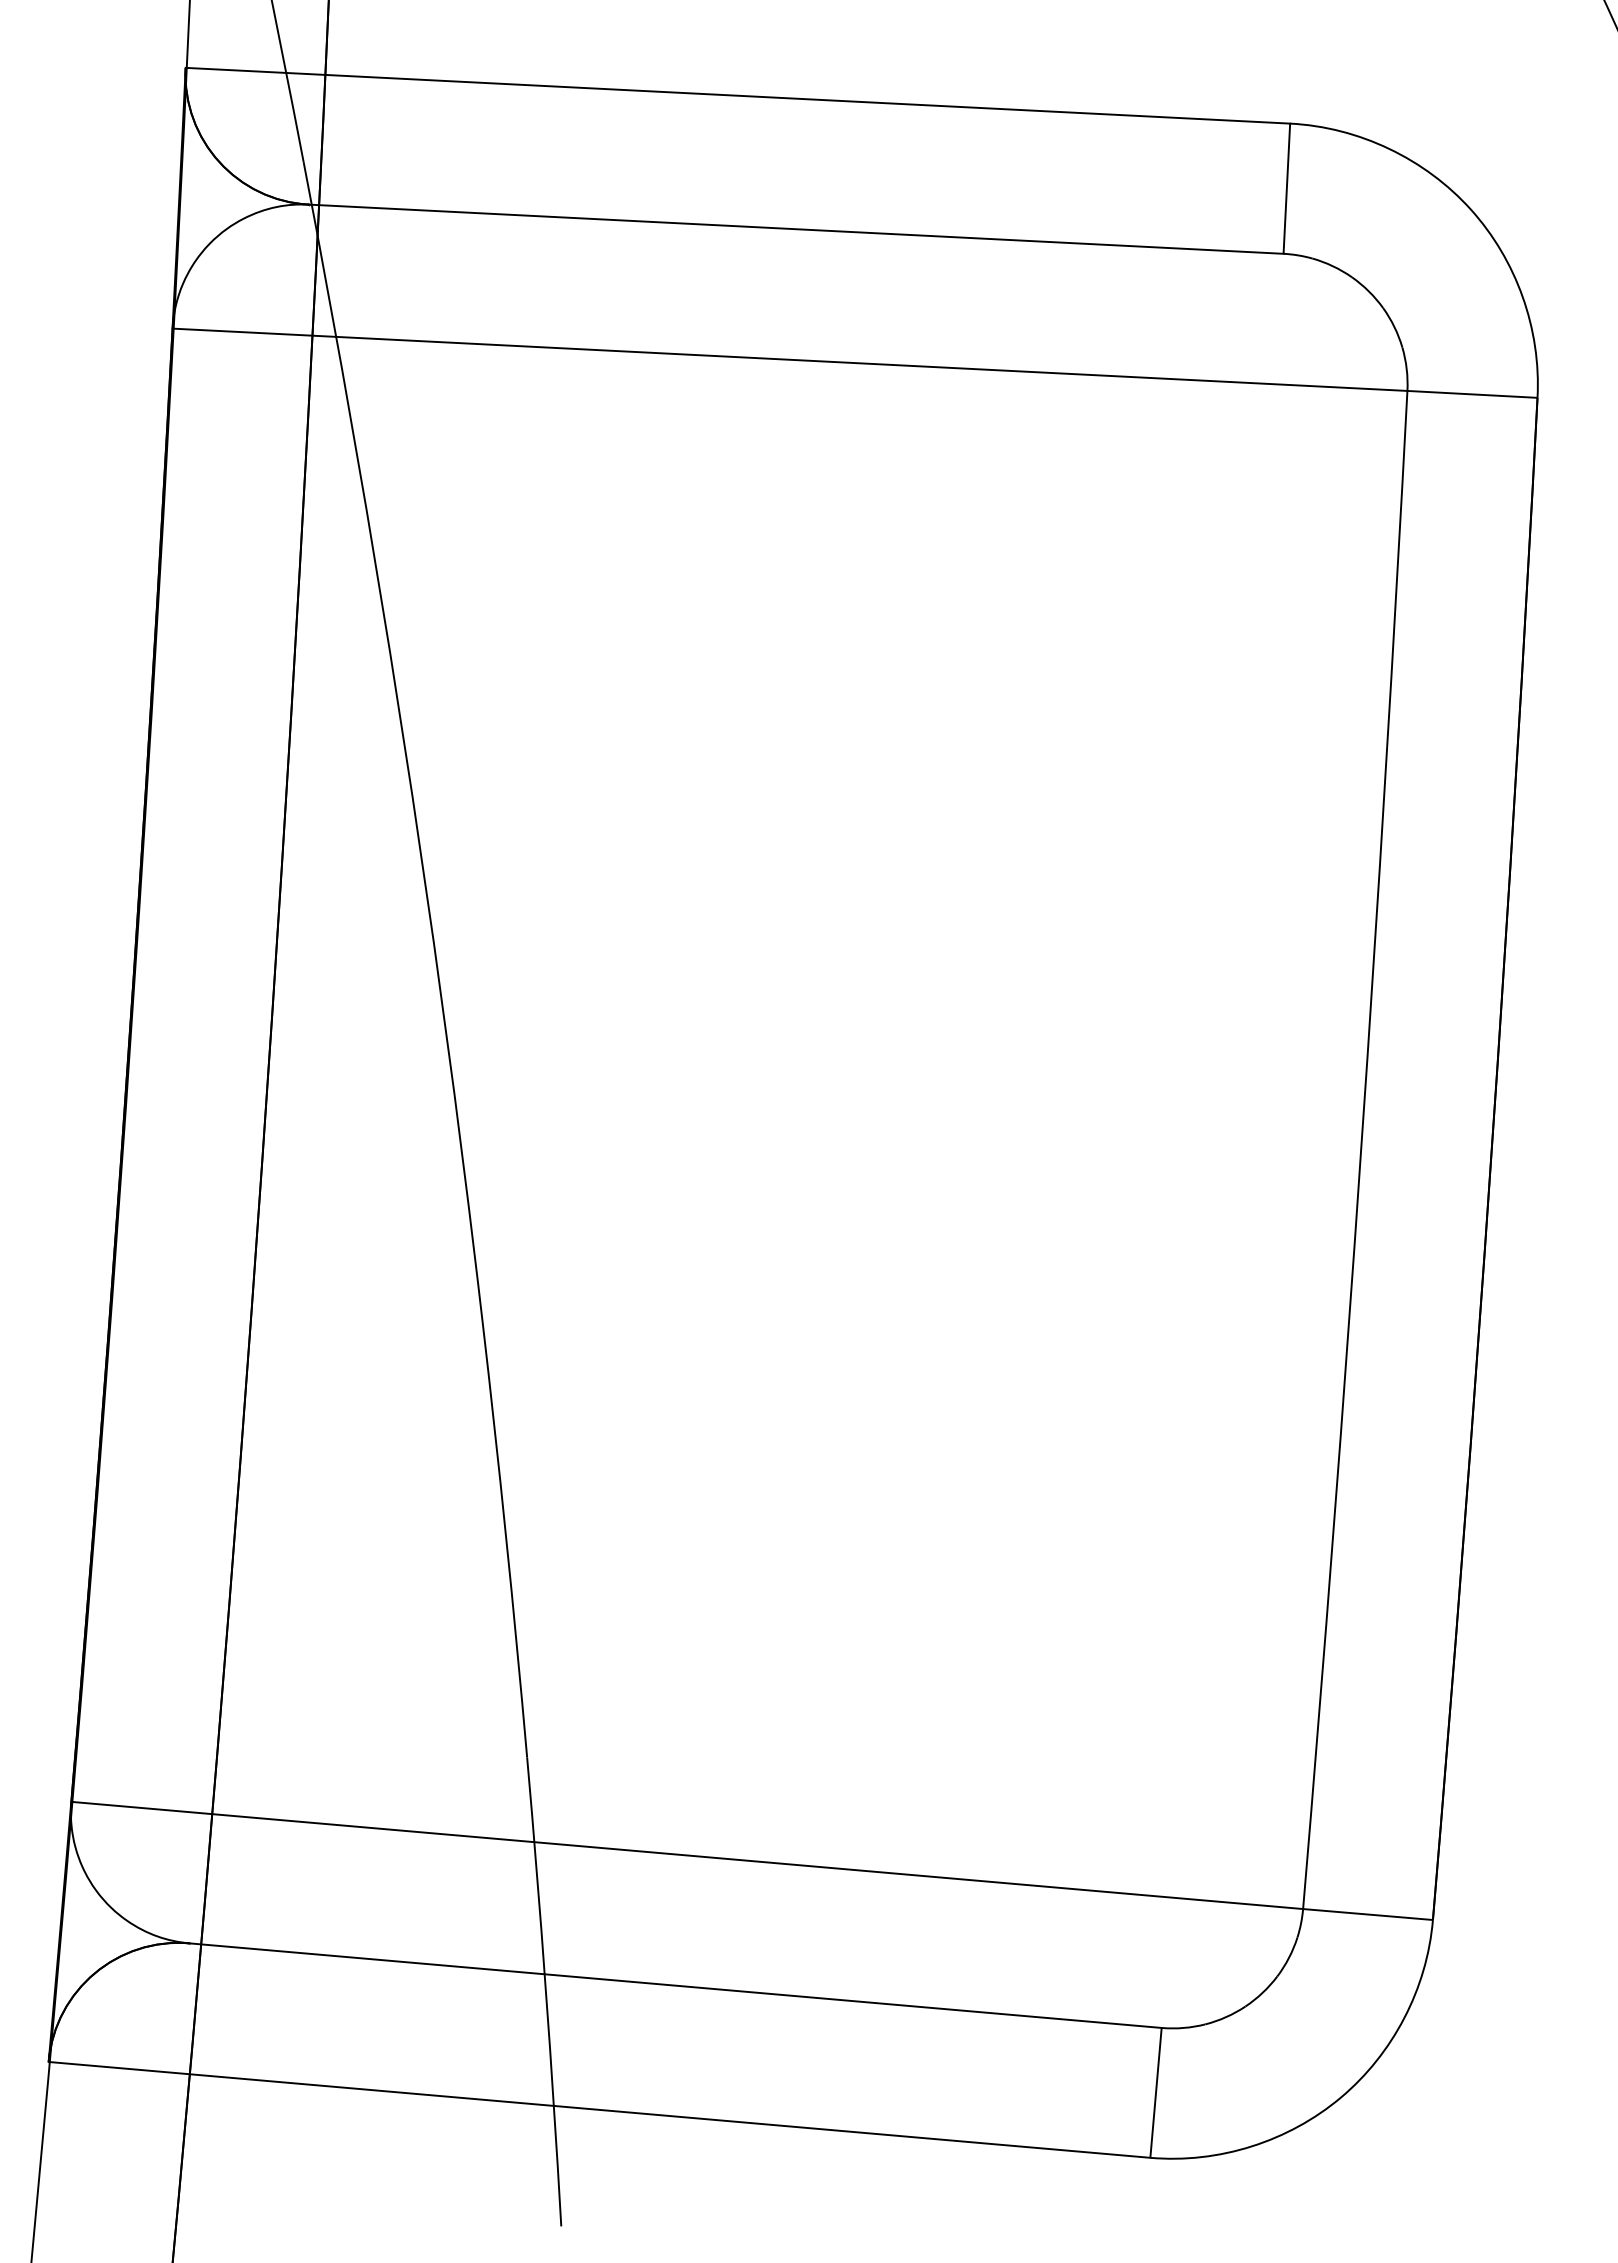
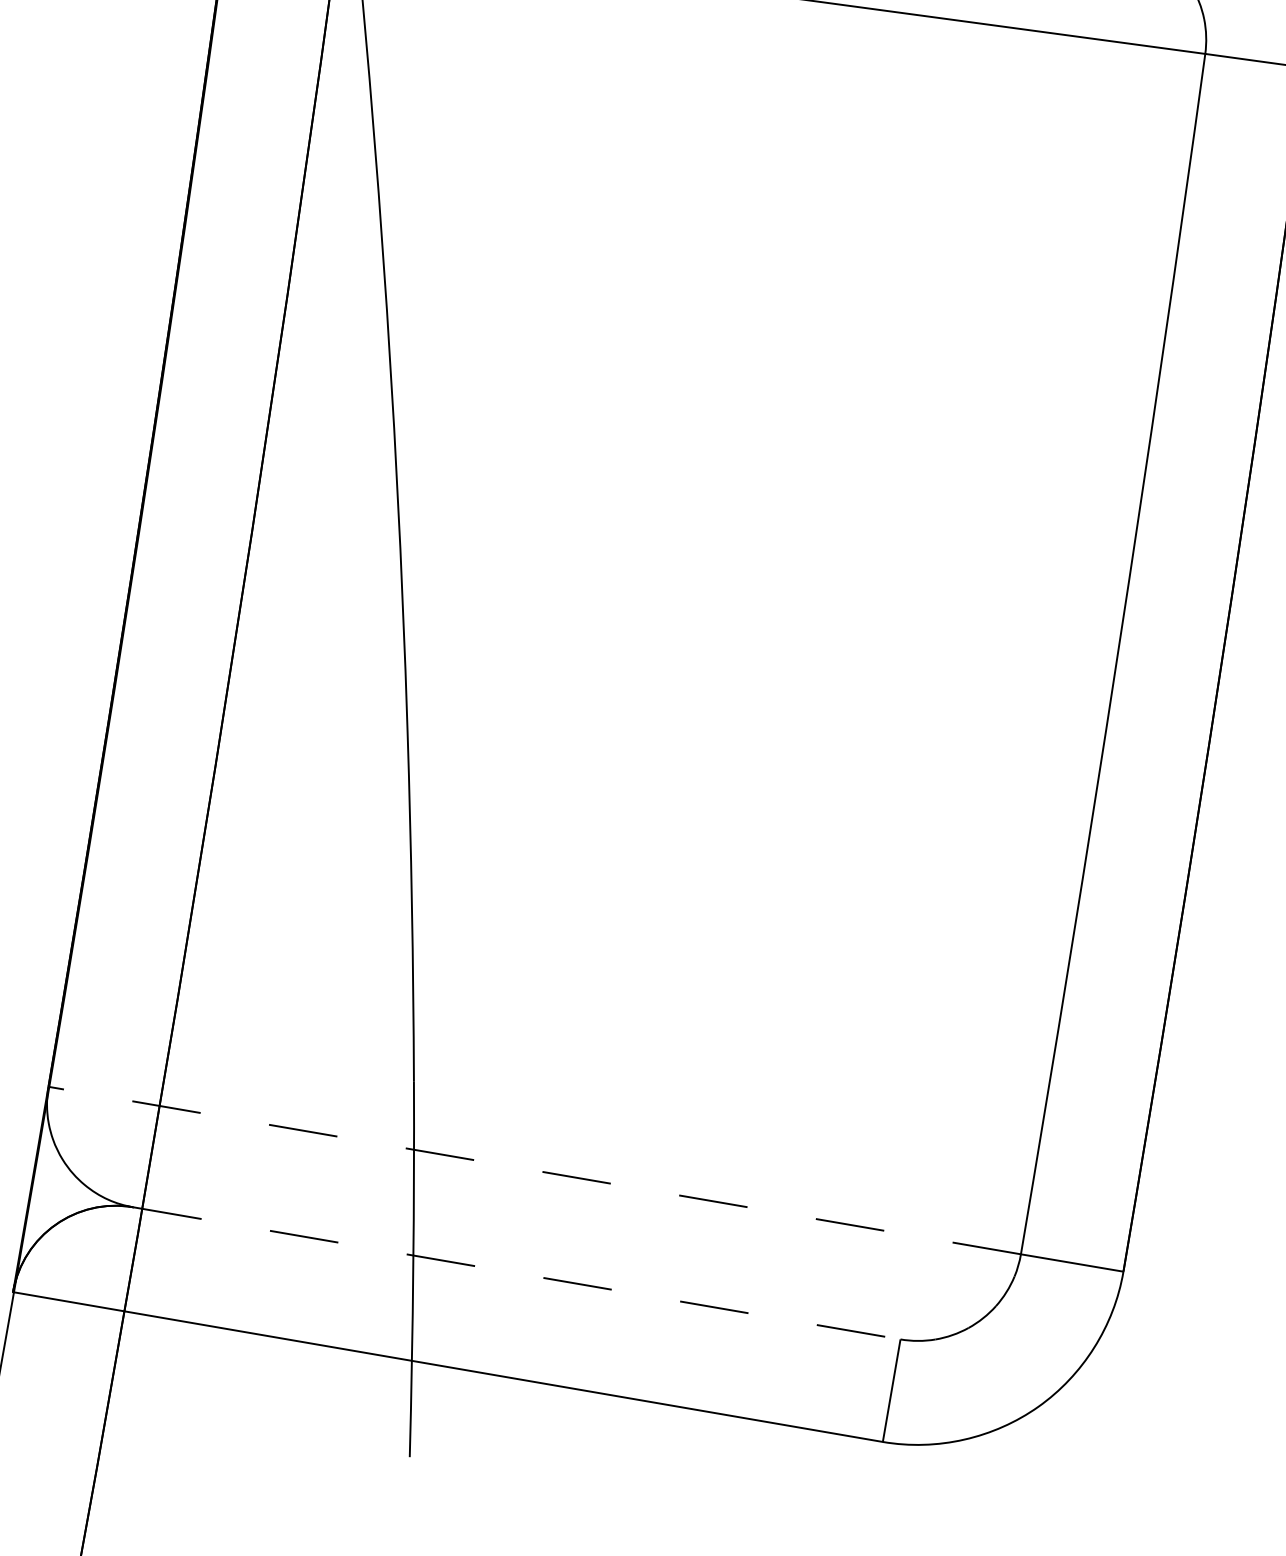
line: (686, 1855) -> (534, 1170), solid -> dashed
line: (675, 1985) -> (516, 1273), solid -> dashed

